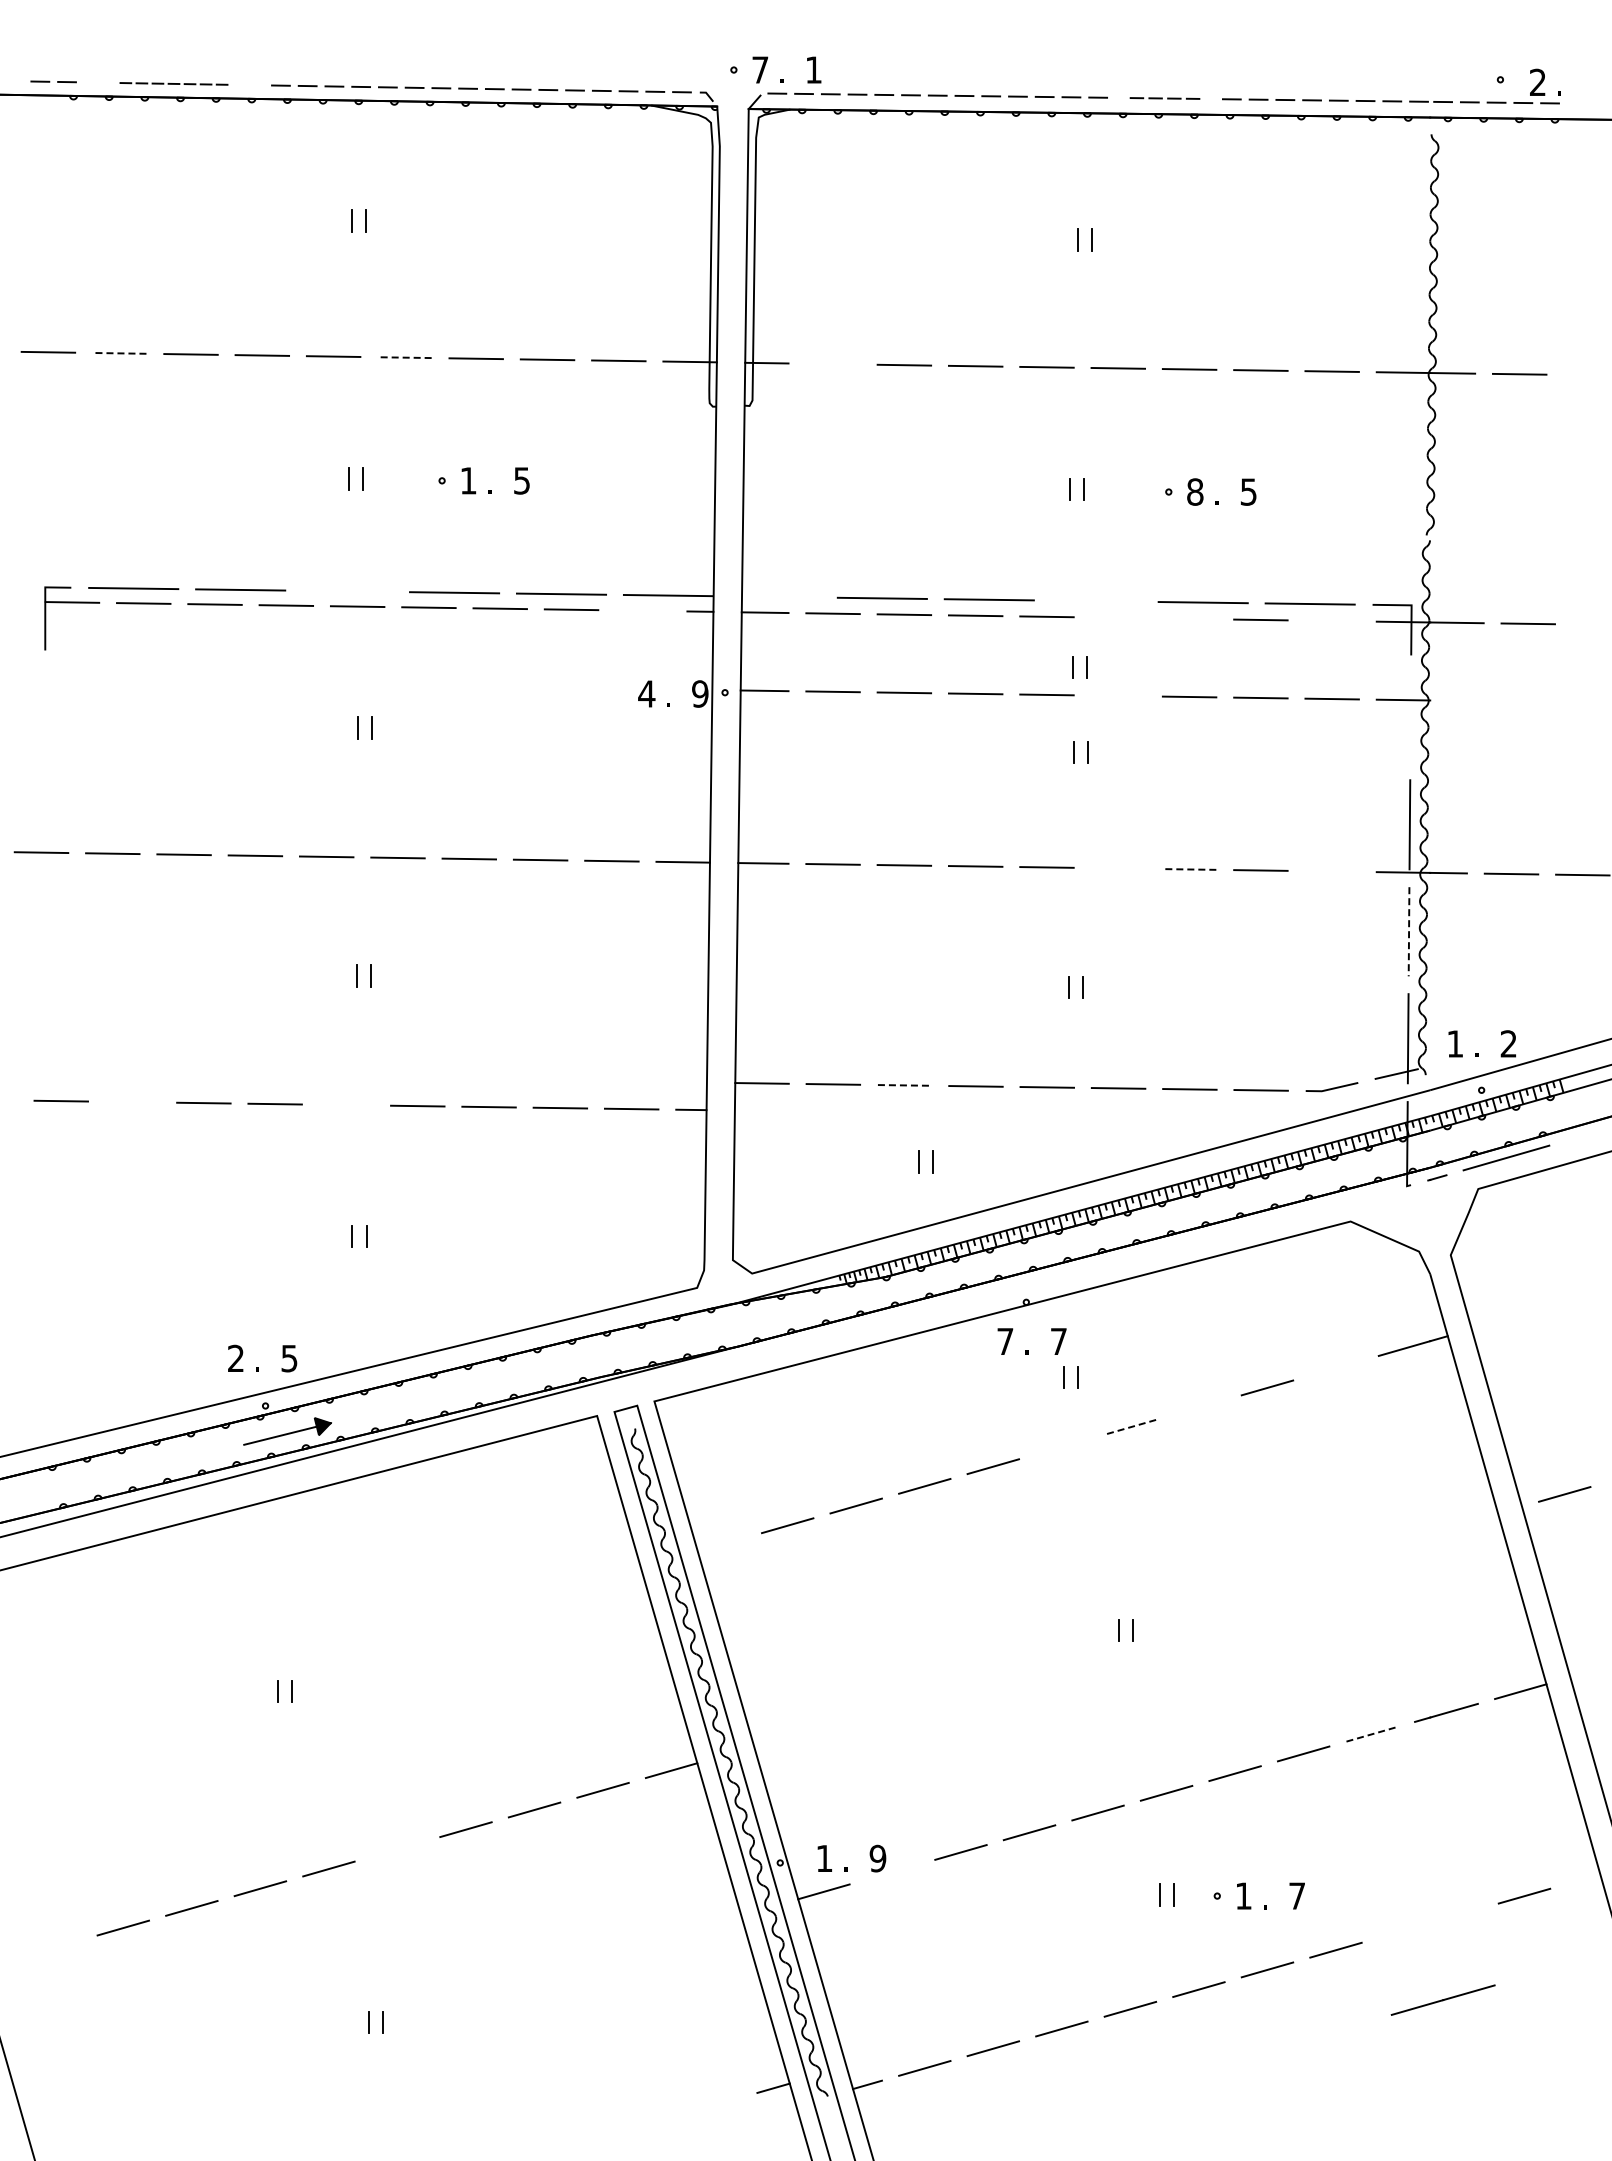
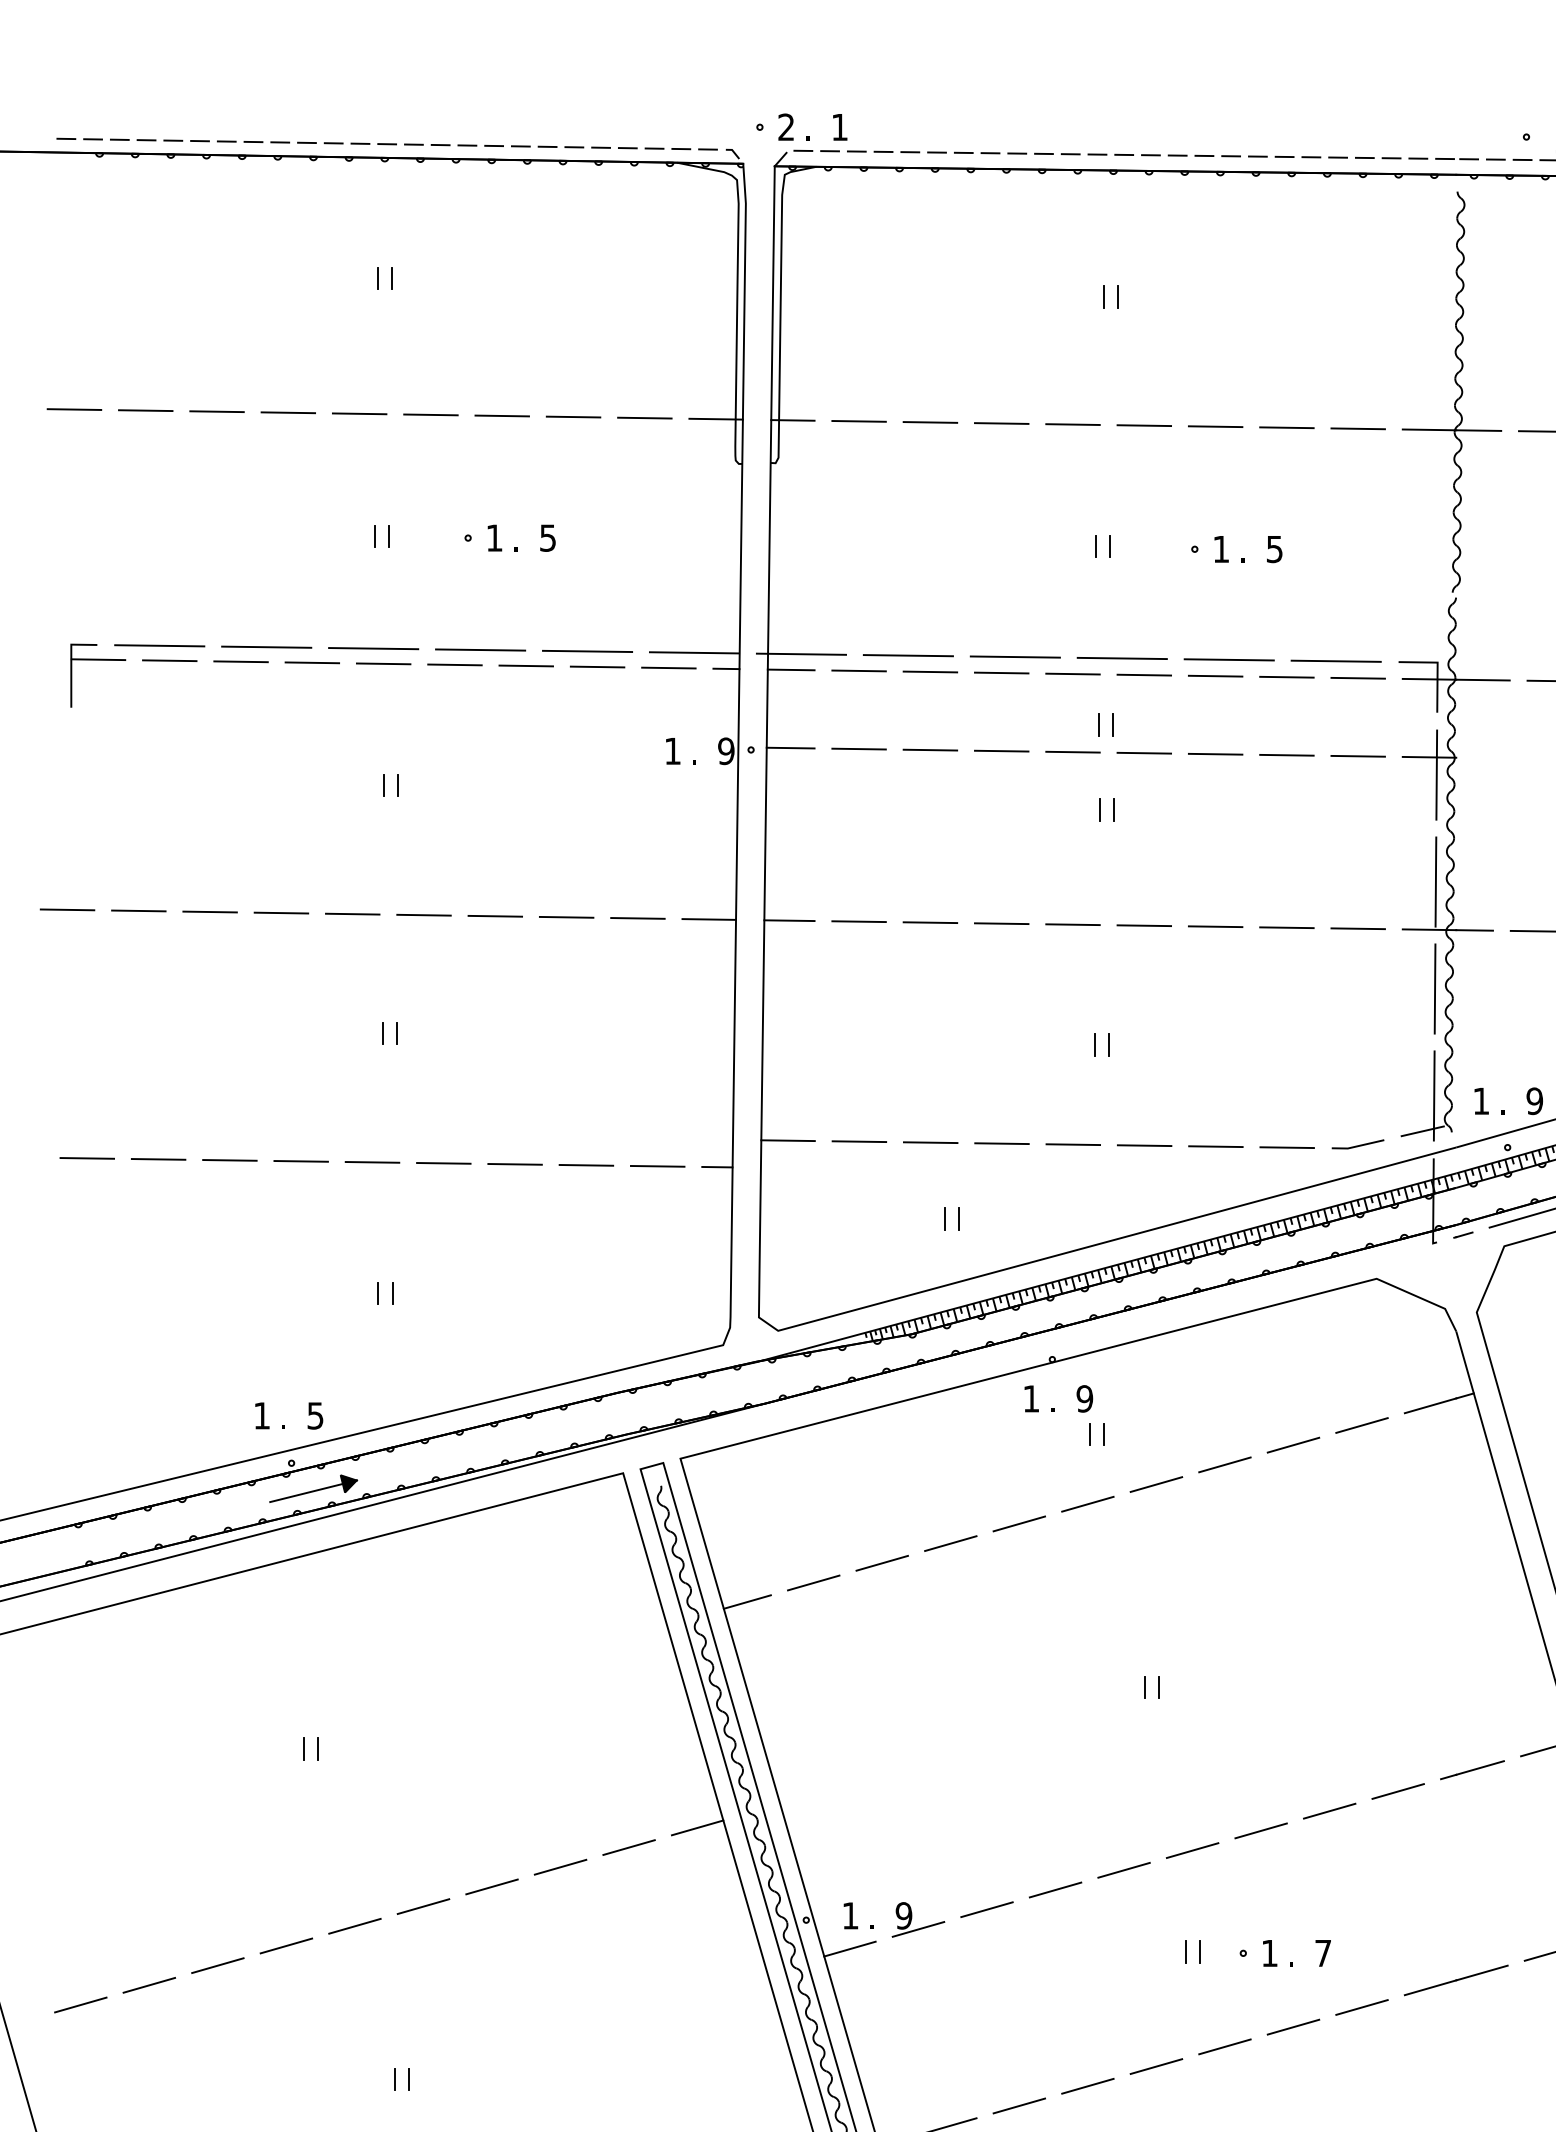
text: (760, 69) -> (786, 126), 7 -> 2
part: (173, 83) -> (199, 140), size x1.67
part: (1164, 98) -> (1190, 155), size x1.43
line: (119, 353) -> (145, 410), dashed -> solid
line: (404, 357) -> (430, 414), dashed -> solid
line: (832, 363) -> (858, 420), added
text: (1195, 491) -> (1221, 548), 8 -> 1
line: (347, 590) -> (373, 647), added
line: (774, 596) -> (800, 653), added
line: (1095, 600) -> (1121, 657), added
line: (642, 610) -> (668, 667), added
line: (1118, 617) -> (1144, 674), added
line: (1189, 618) -> (1215, 675), added
line: (1331, 620) -> (1357, 677), added
text: (646, 693) -> (672, 750), 4 -> 1
line: (1117, 695) -> (1143, 752), added
line: (1410, 717) -> (1436, 774), added
line: (1118, 868) -> (1144, 925), added
line: (1189, 869) -> (1215, 926), dashed -> solid
line: (1331, 871) -> (1357, 928), added
line: (1409, 931) -> (1435, 988), dashed -> solid
text: (1508, 1043) -> (1534, 1100), 2 -> 9
line: (904, 1085) -> (930, 1142), dashed -> solid
line: (132, 1101) -> (158, 1158), added
line: (346, 1104) -> (372, 1161), added
text: (1005, 1341) -> (1031, 1398), 7 -> 1
text: (1058, 1341) -> (1084, 1398), 7 -> 9
text: (235, 1357) -> (261, 1414), 2 -> 1
line: (1335, 1368) -> (1361, 1425), added
line: (1198, 1407) -> (1224, 1464), added
line: (1130, 1427) -> (1156, 1484), dashed -> solid
line: (1061, 1446) -> (1087, 1503), added
line: (720, 1544) -> (746, 1601), added
line: (1372, 1734) -> (1398, 1791), dashed -> solid
line: (397, 1848) -> (423, 1905), added
line: (892, 1871) -> (918, 1928), added
line: (54, 1947) -> (80, 2004), added
line: (1442, 1999) -> (1455, 1979), moved

